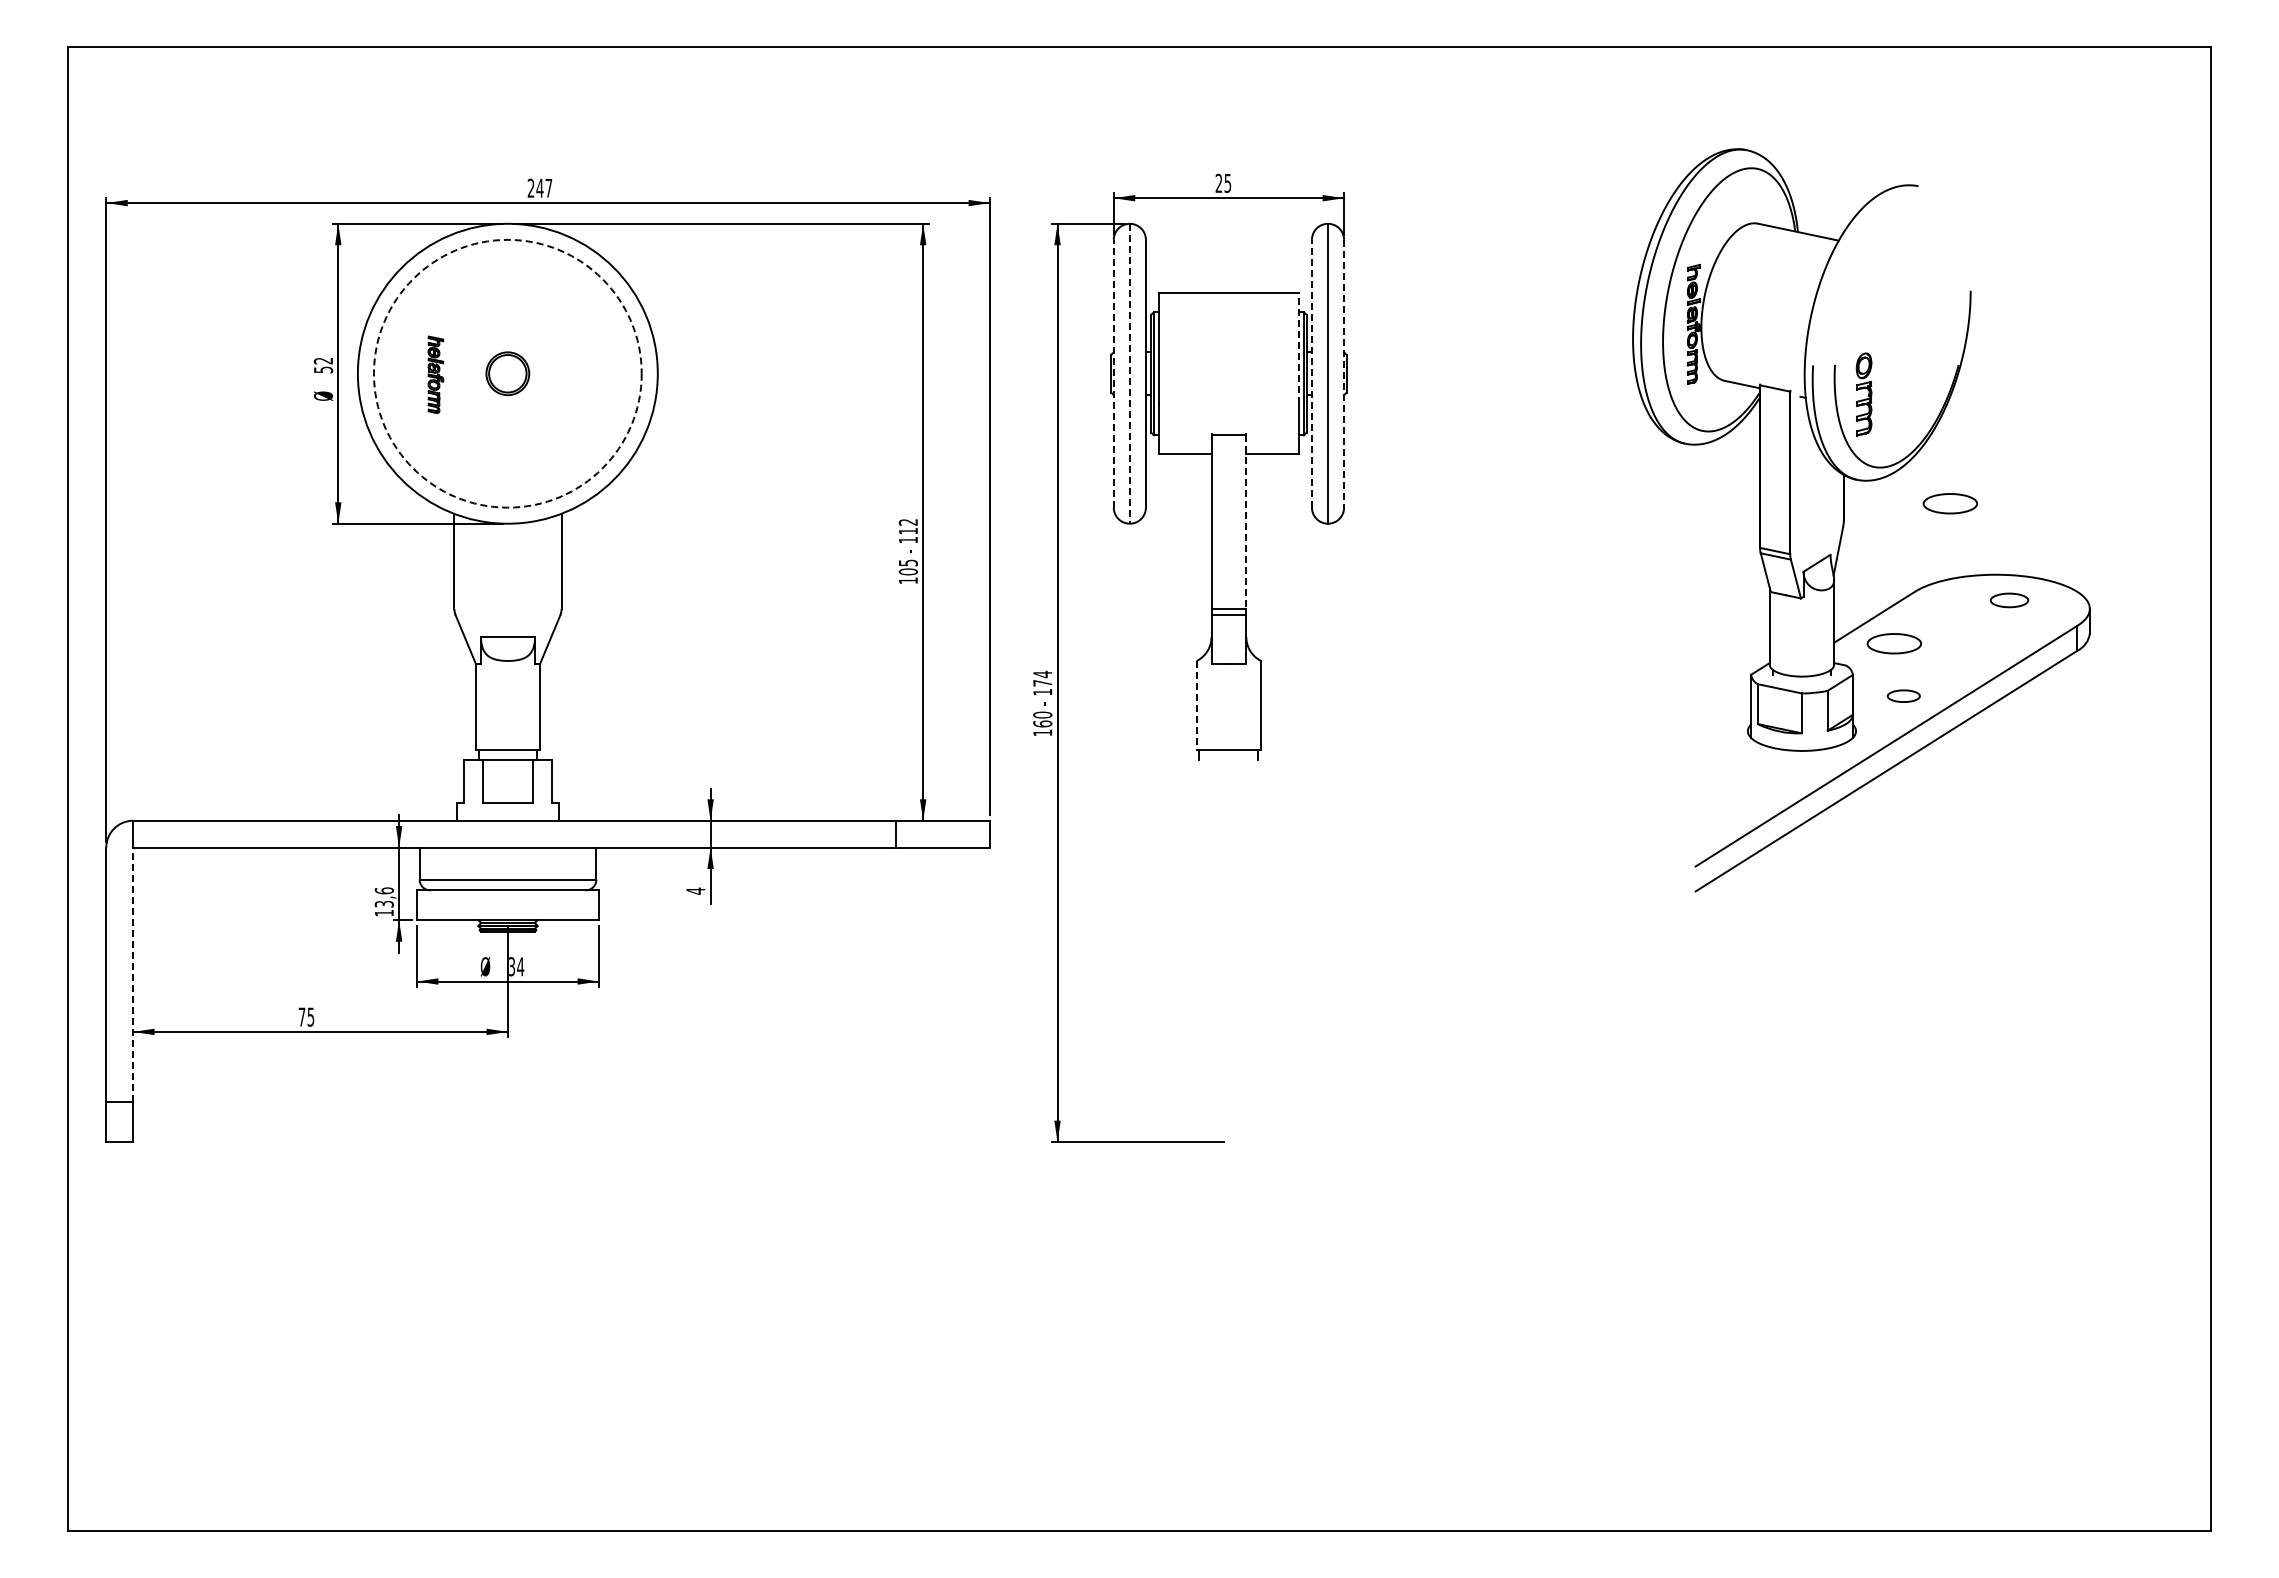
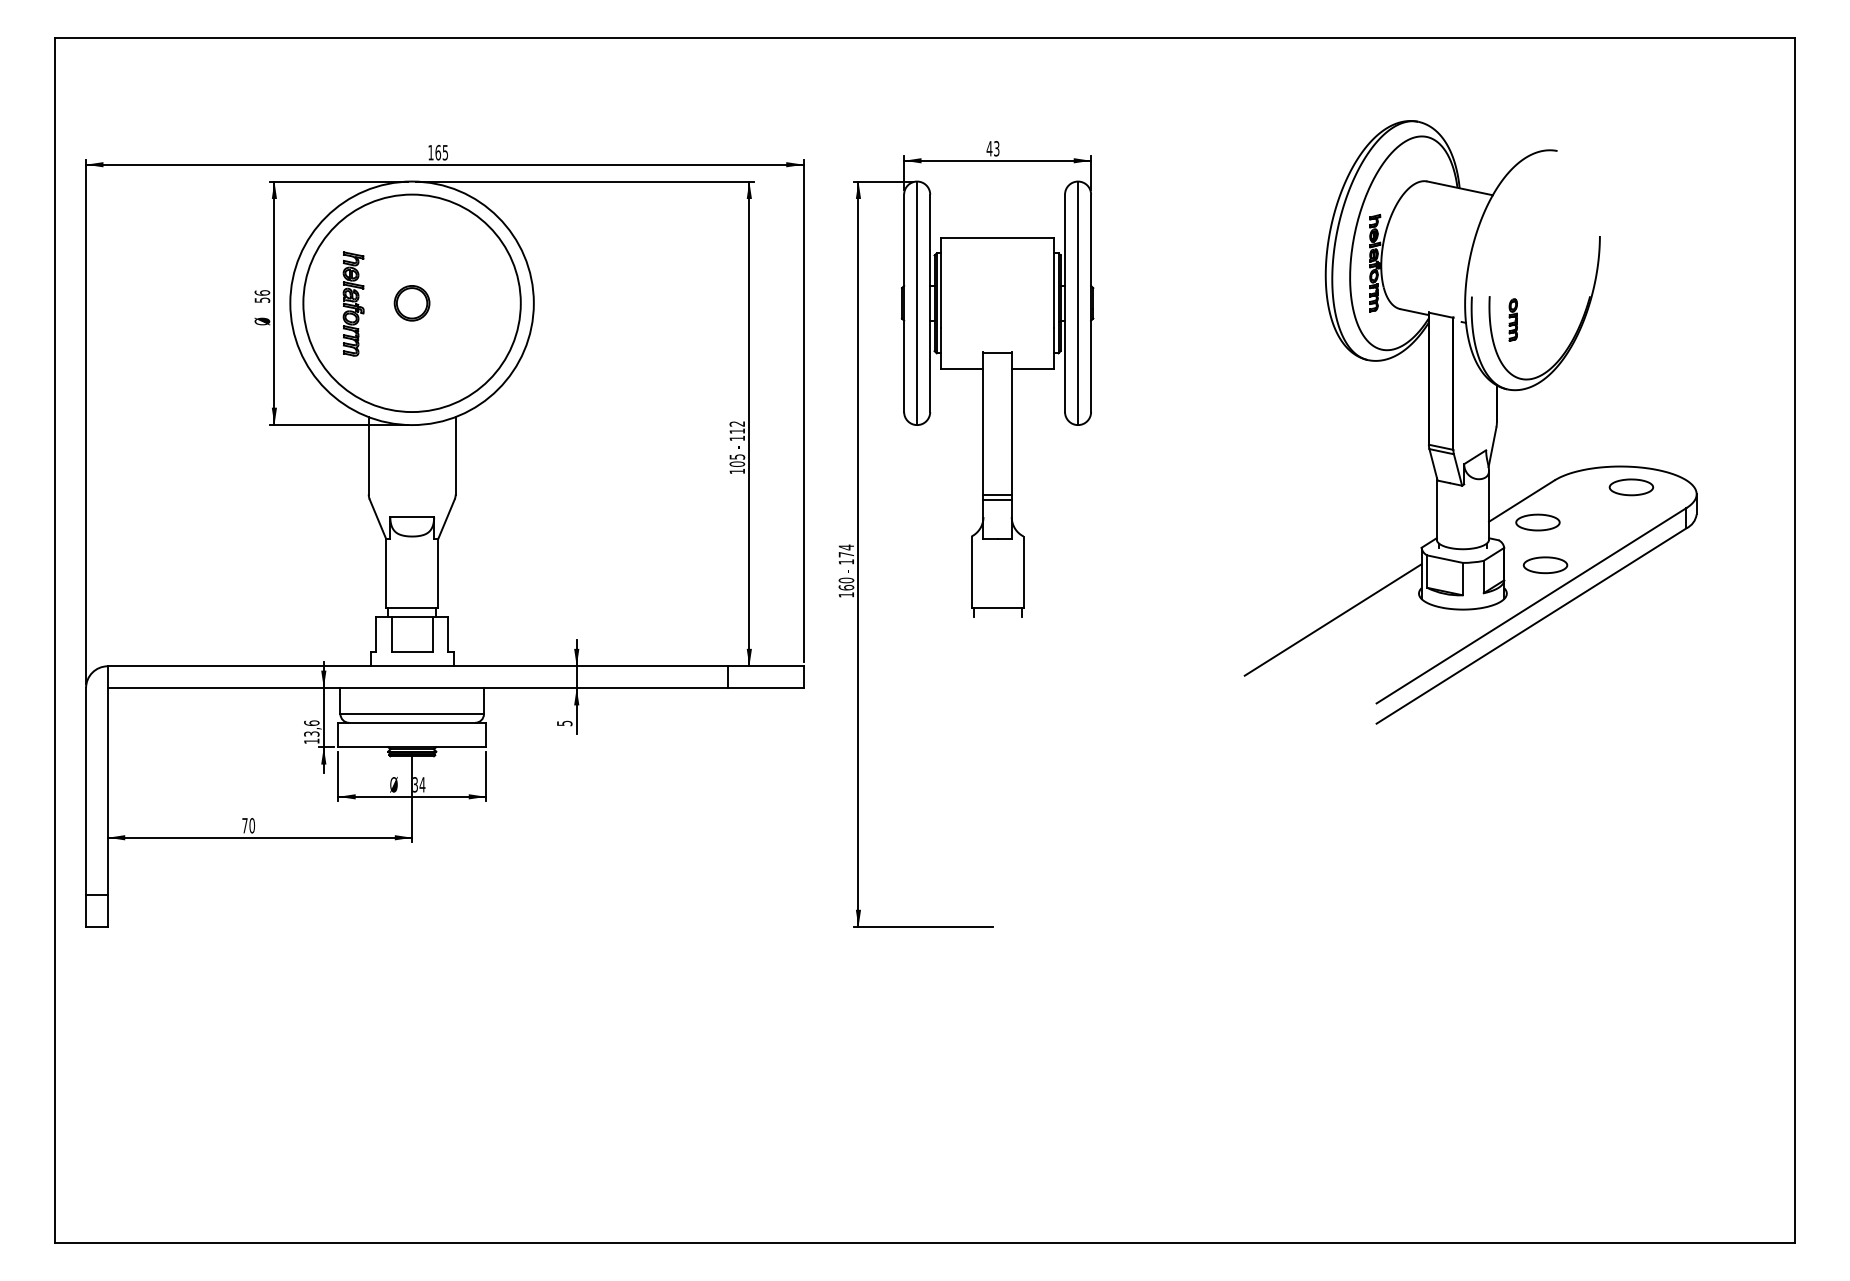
text: (1223, 182) -> (993, 148), 25 -> 43
text: (539, 187) -> (437, 152), 247 -> 165
line: (1298, 348) -> (1054, 282), dashed -> solid
text: (323, 360) -> (262, 292), 52 -> 56
circle: (507, 373) -> (411, 303), dashed -> solid
line: (1113, 373) -> (903, 303), dashed -> solid
line: (1129, 373) -> (916, 303), dashed -> solid
line: (1311, 373) -> (1064, 303), dashed -> solid
line: (1344, 373) -> (1091, 303), dashed -> solid
part: (435, 374) -> (353, 303), size x1.67
part: (1863, 393) -> (1512, 319), size x0.62
part: (1949, 503) -> (1582, 408), removed
line: (1246, 522) -> (1011, 424), dashed -> solid
part: (2009, 600) -> (1631, 487), size x1.43
part: (1903, 695) -> (1545, 564), size x1.67
line: (1196, 705) -> (971, 572), dashed -> solid
line: (1642, 763) -> (1333, 619), added
text: (695, 890) -> (564, 722), 4 -> 5
line: (133, 974) -> (108, 791), dashed -> solid
text: (310, 1016) -> (251, 825), 75 -> 70

